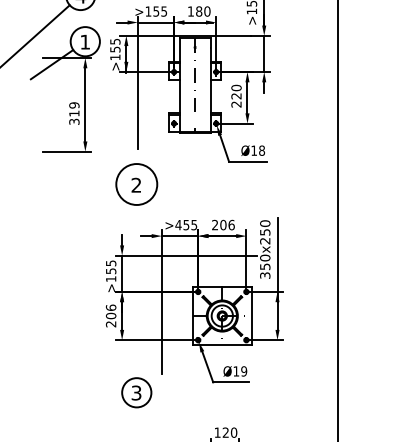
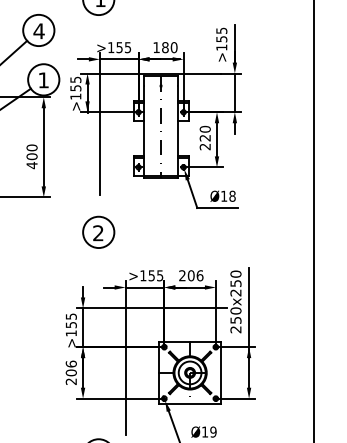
text: (74, 113) -> (32, 156), 319 -> 400
circle: (136, 184) -> (98, 232), size x0.71
text: (178, 225) -> (143, 276), >455 -> >155
text: (265, 275) -> (236, 329), 350x250 -> 250x250

